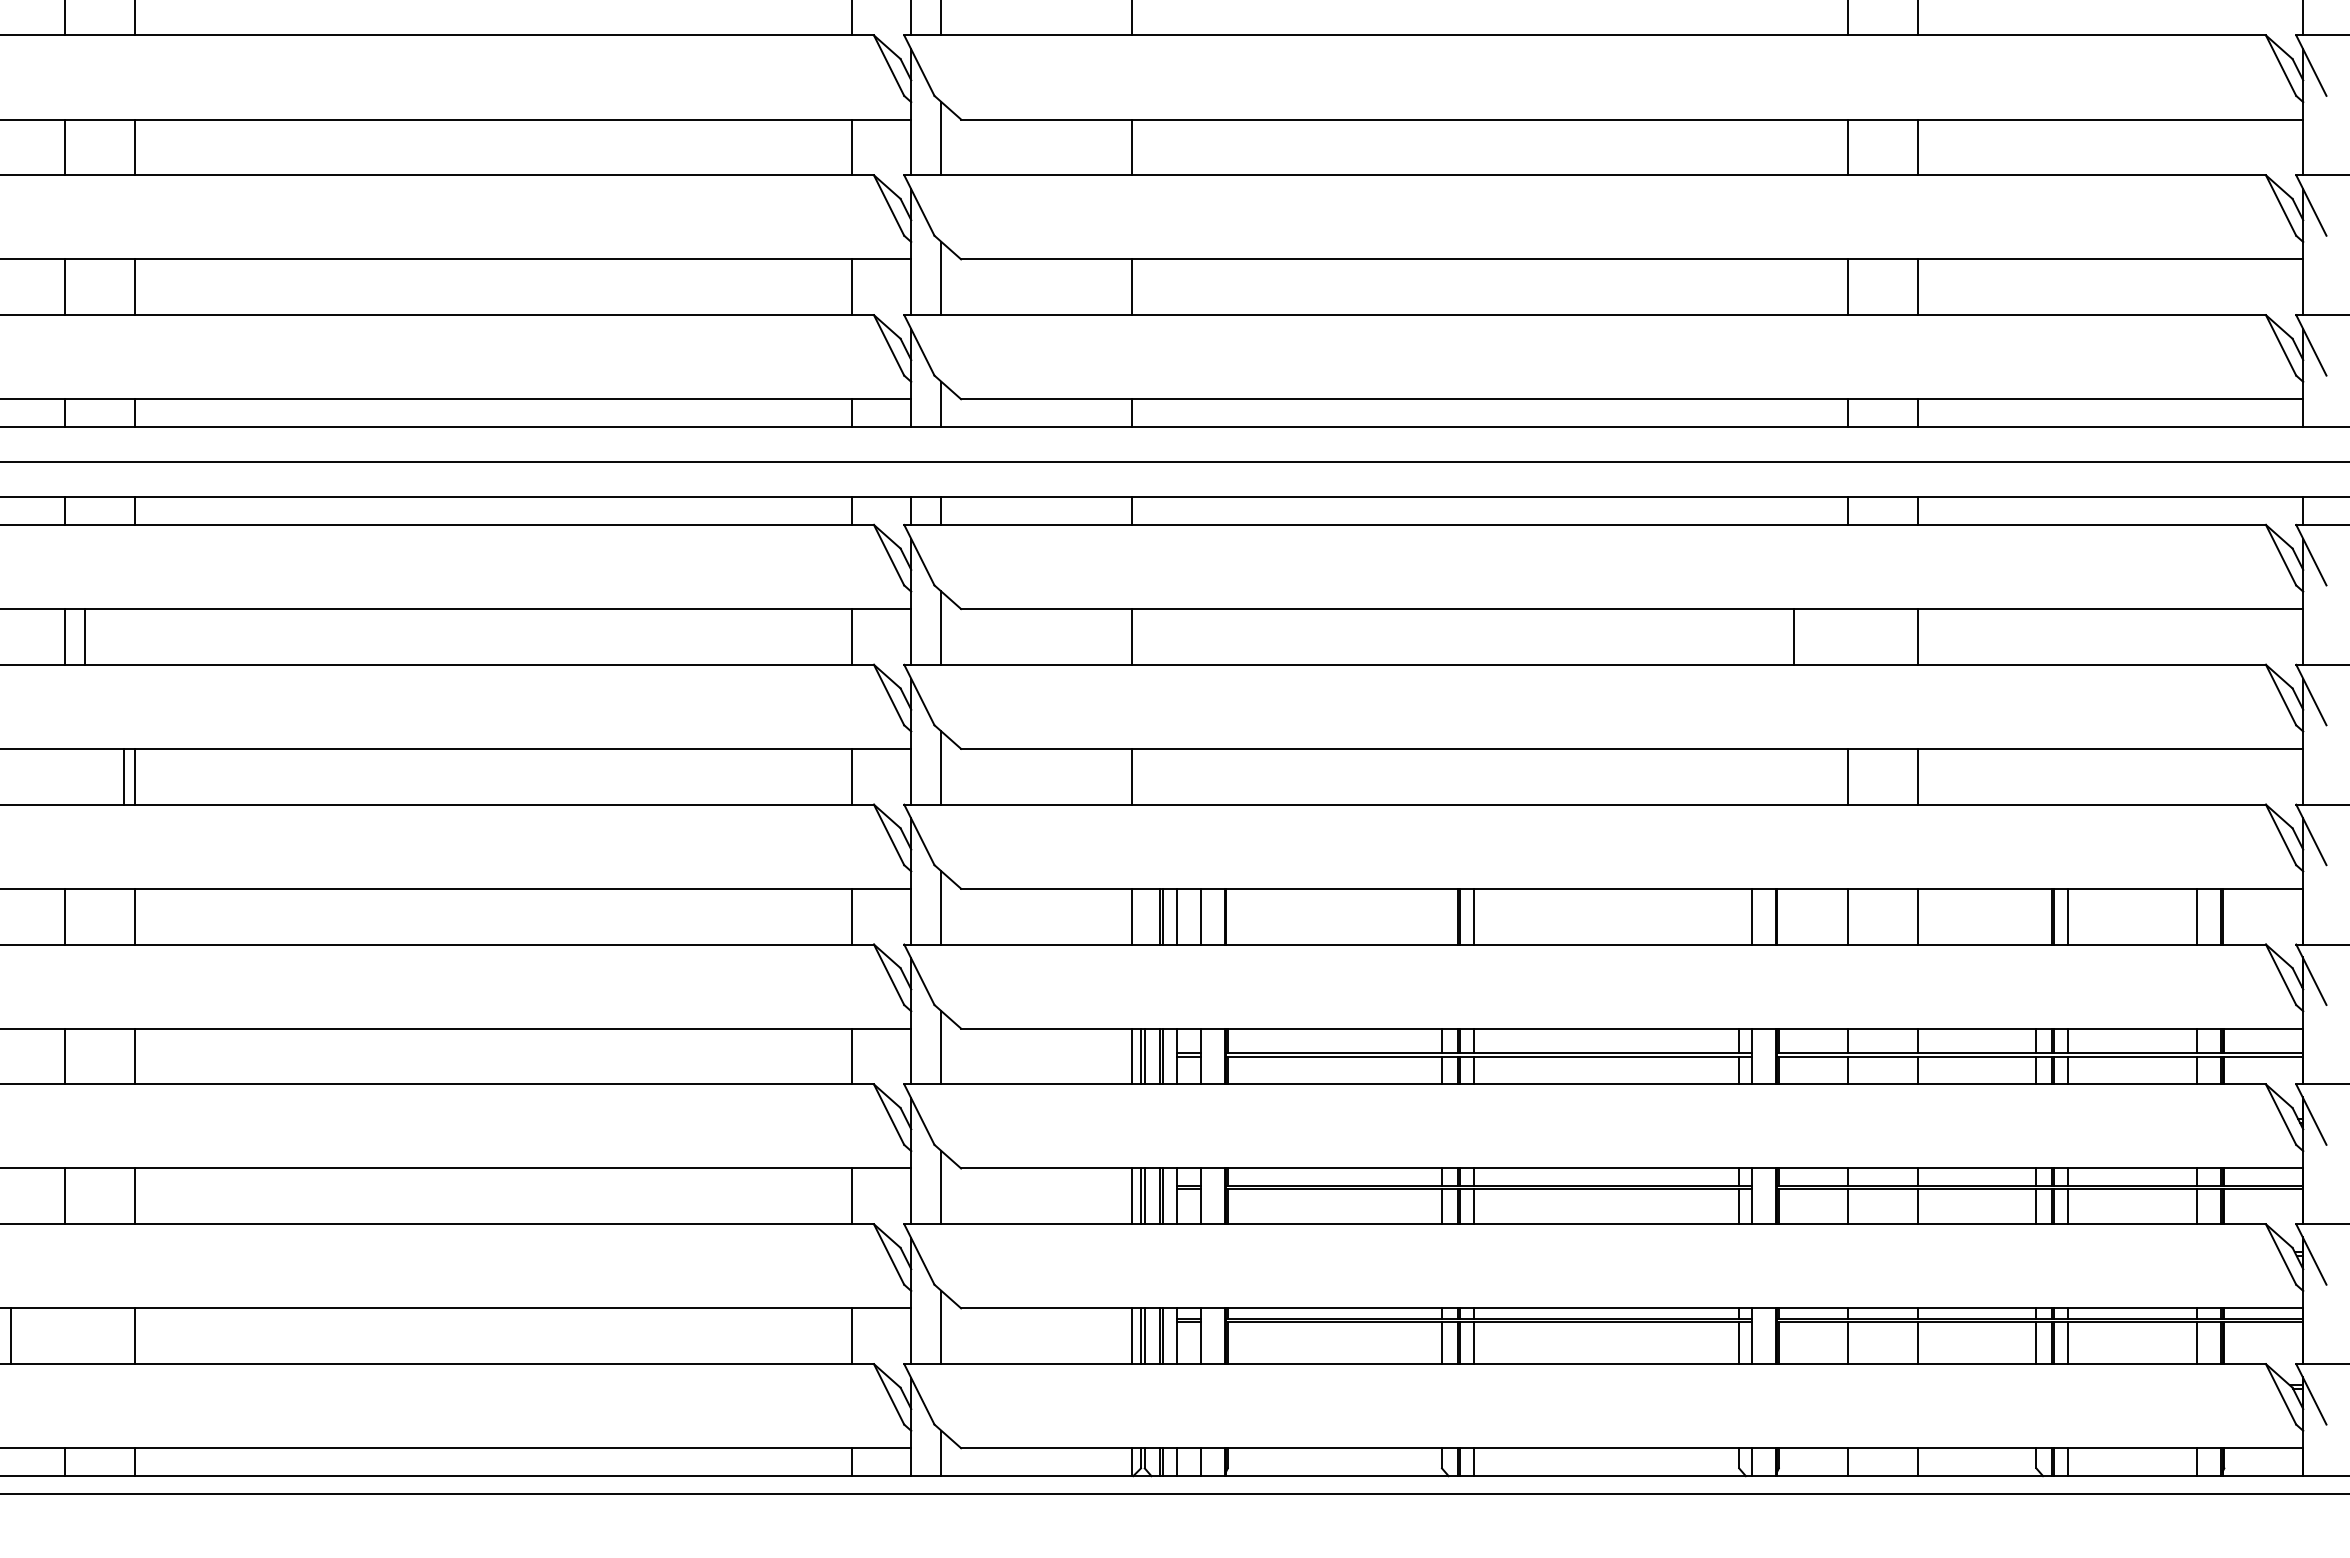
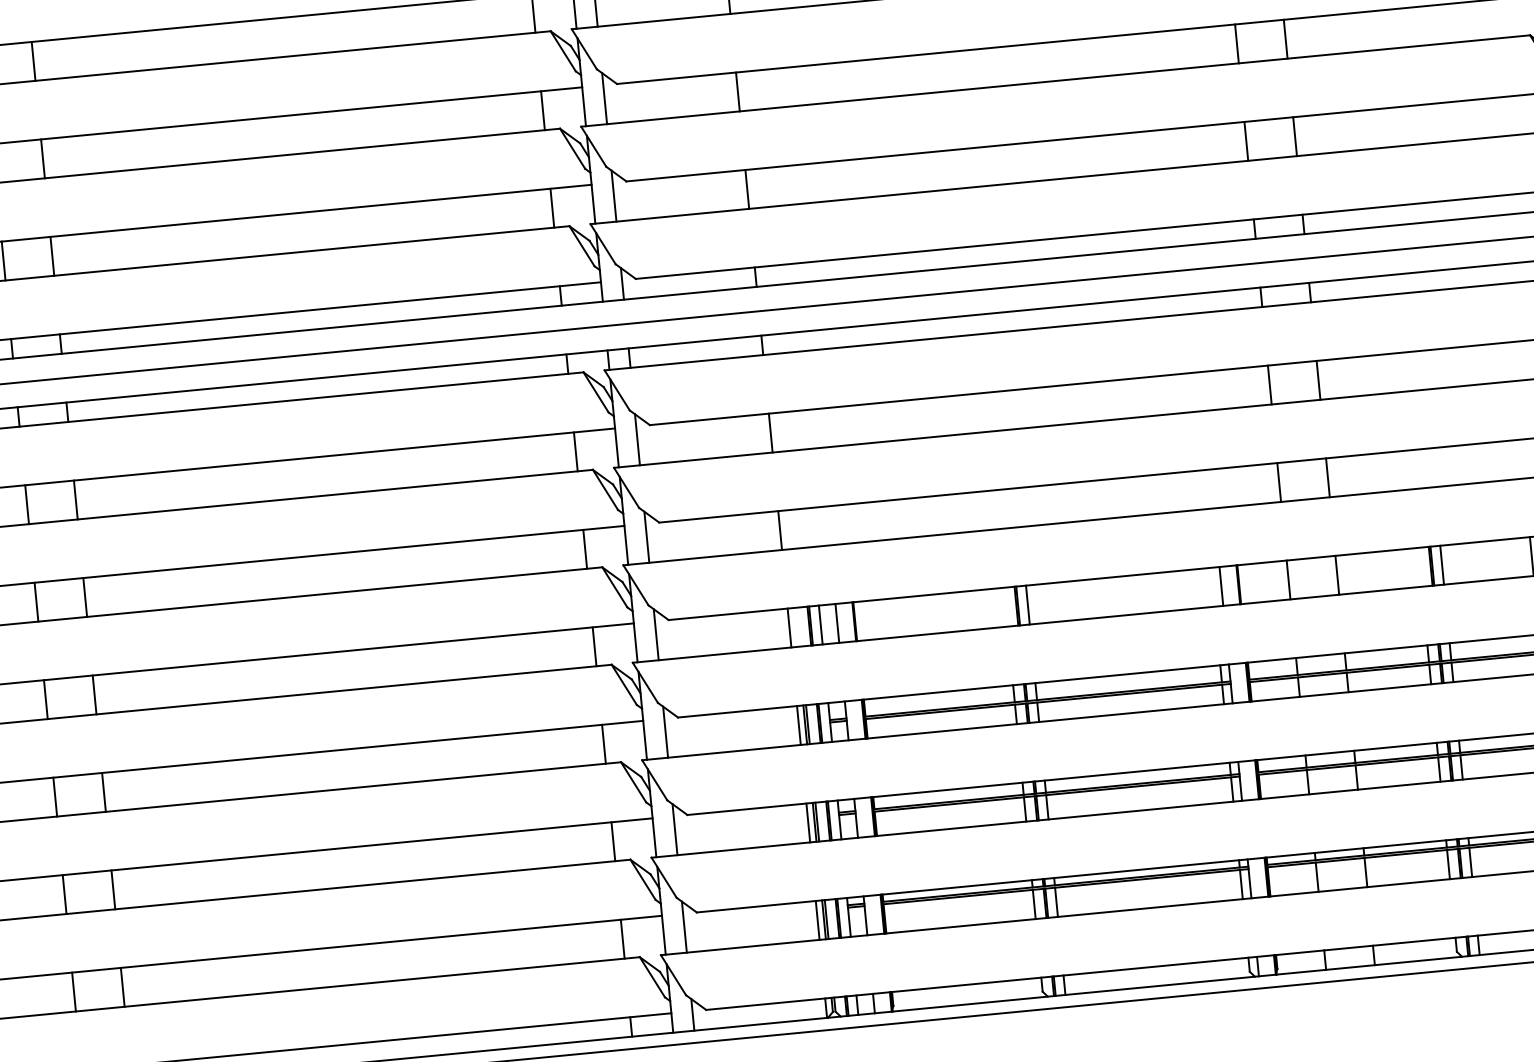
line: (84, 636) -> (75, 499), moved
line: (1794, 636) -> (1270, 384), moved
line: (123, 776) -> (36, 601), moved
line: (10, 1336) -> (73, 992), moved

